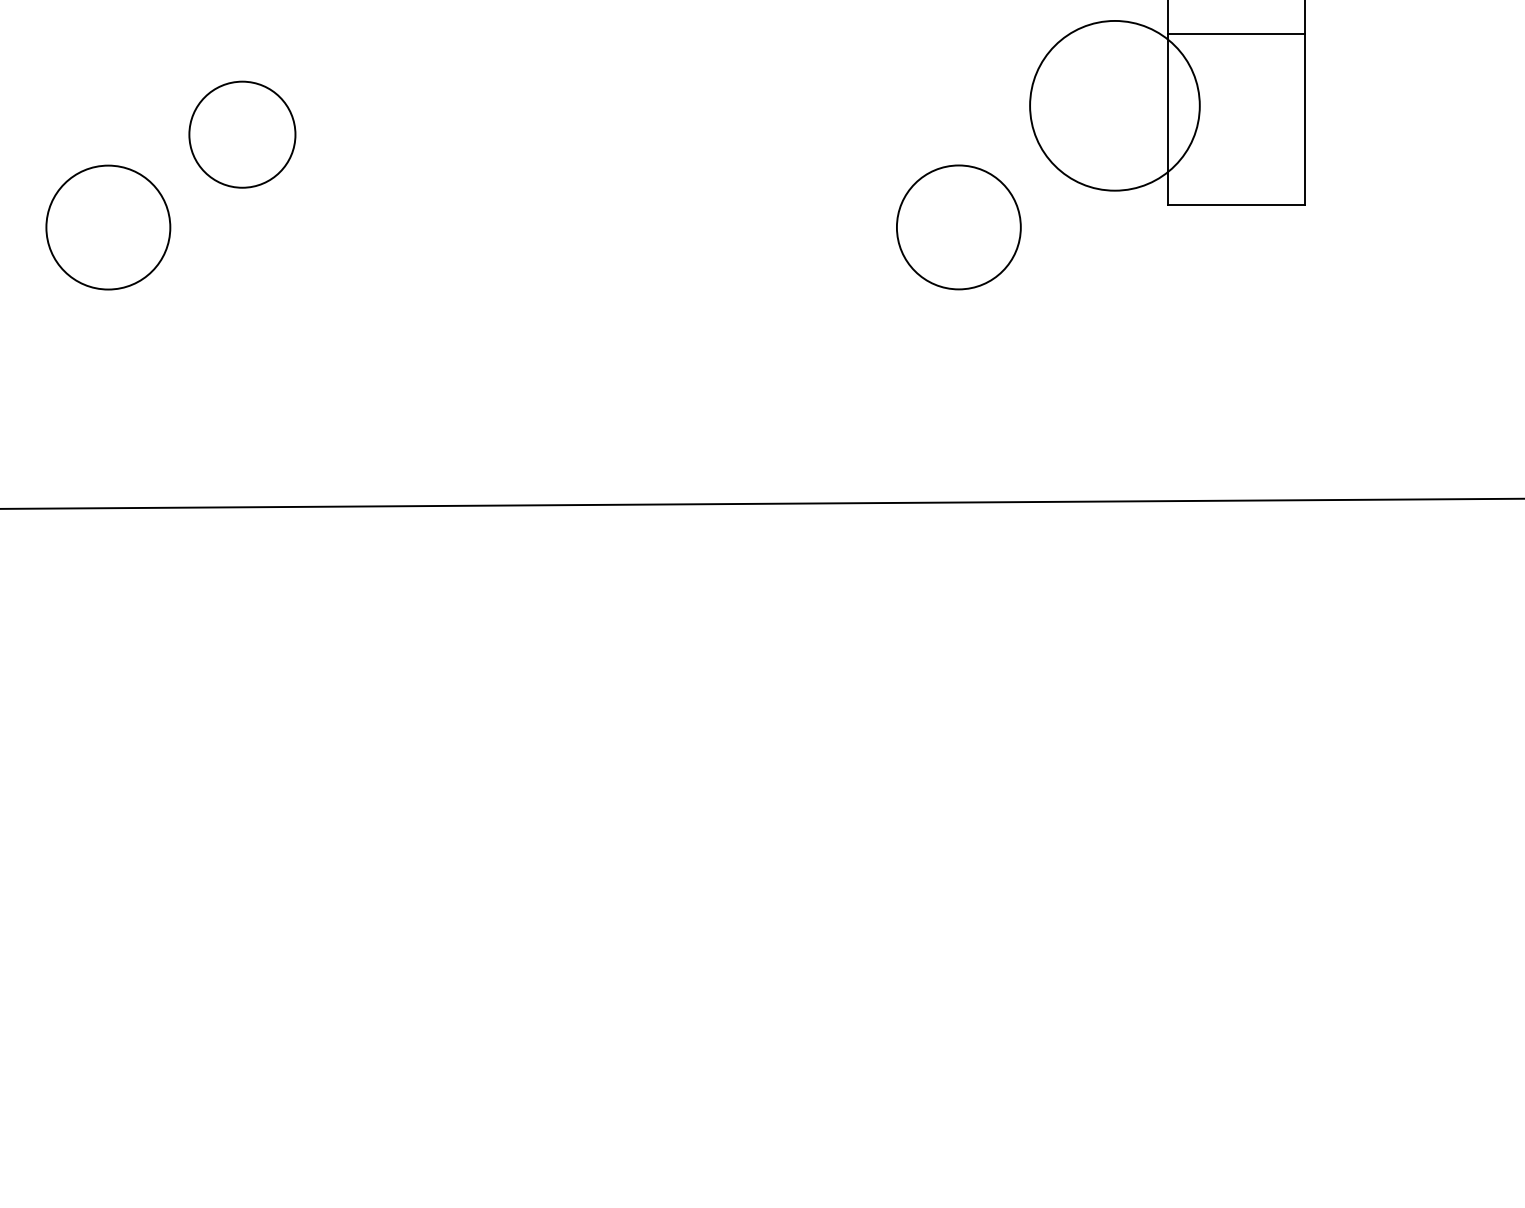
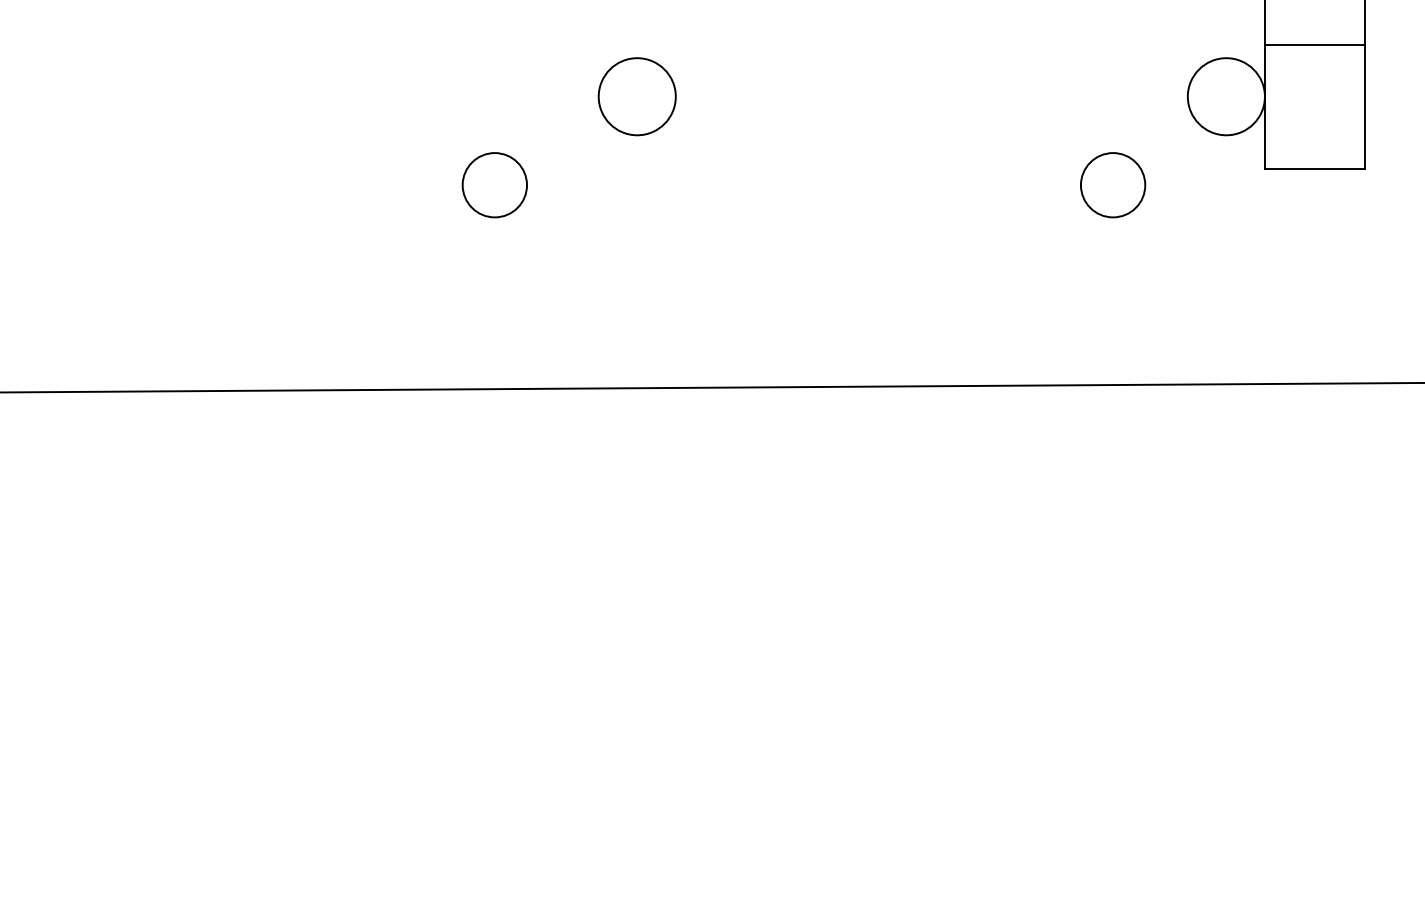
circle: (1113, 105) -> (1225, 96), size x0.62
circle: (241, 134) -> (636, 96), moved
circle: (107, 227) -> (494, 185), size x0.71
circle: (959, 227) -> (1113, 185), size x0.71

